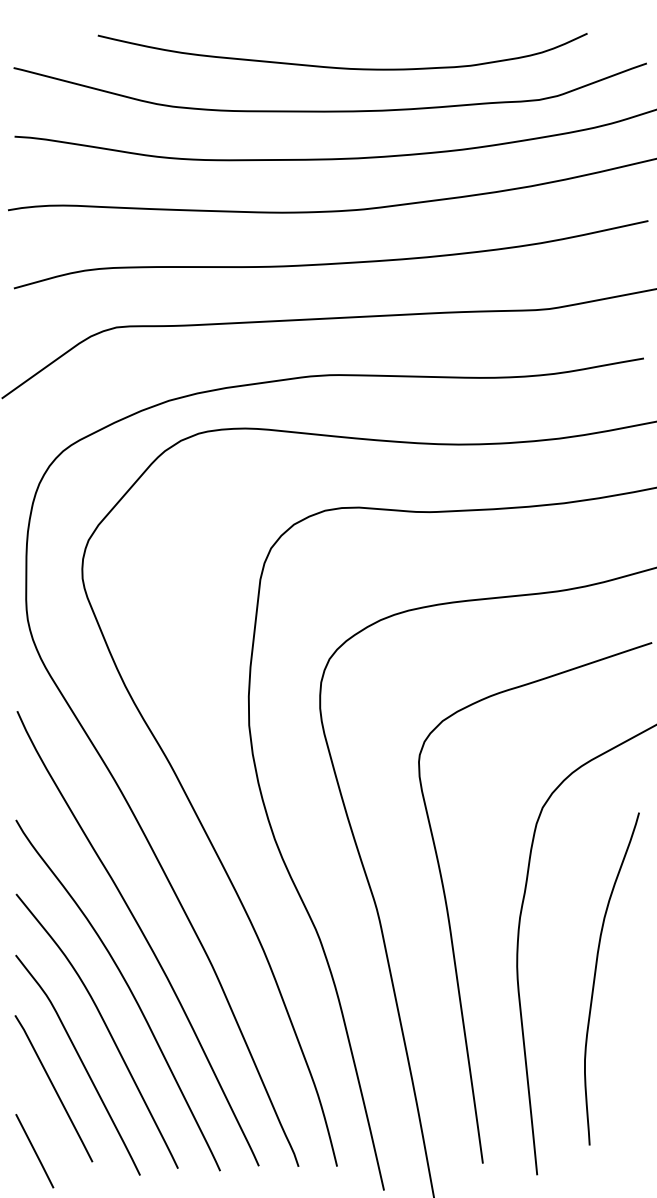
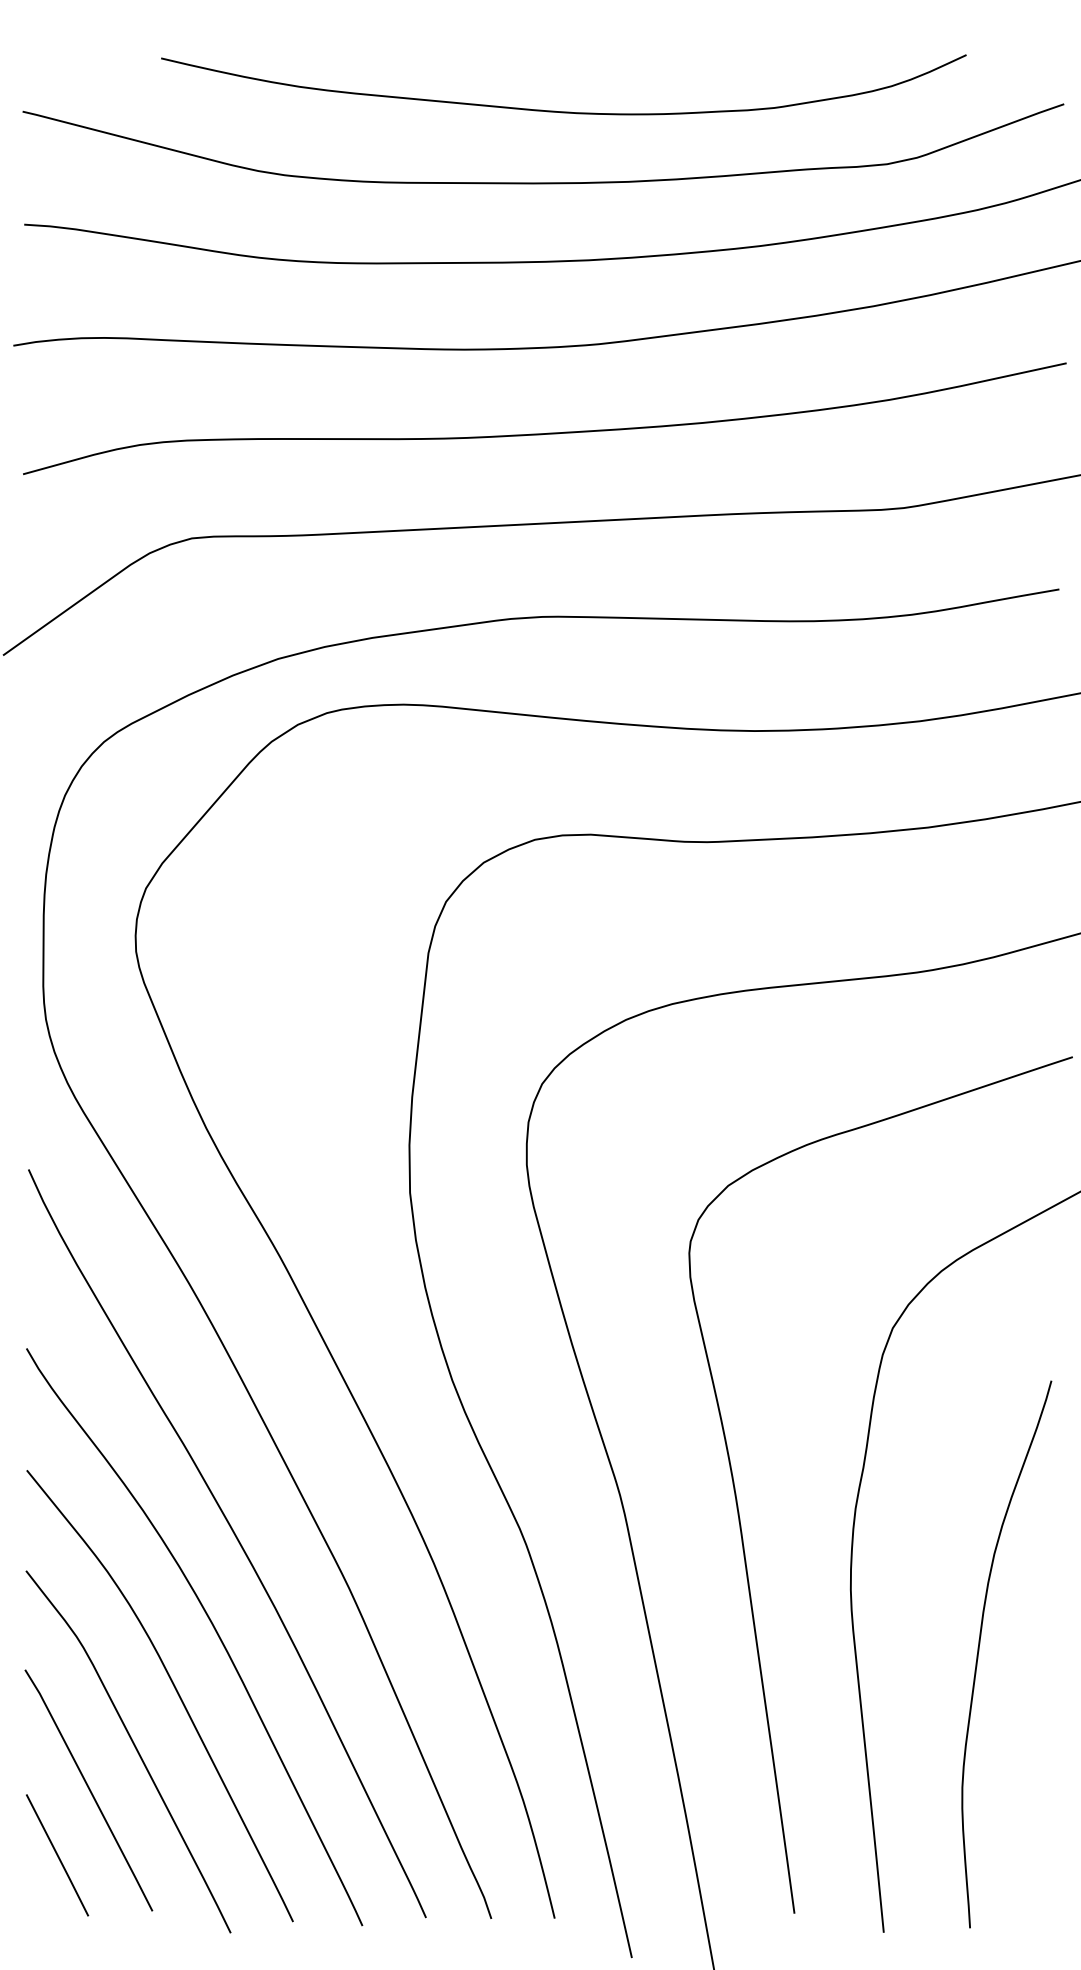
curve: (595, 978) -> (979, 1653), moved
line: (34, 1151) -> (56, 1855), moved

